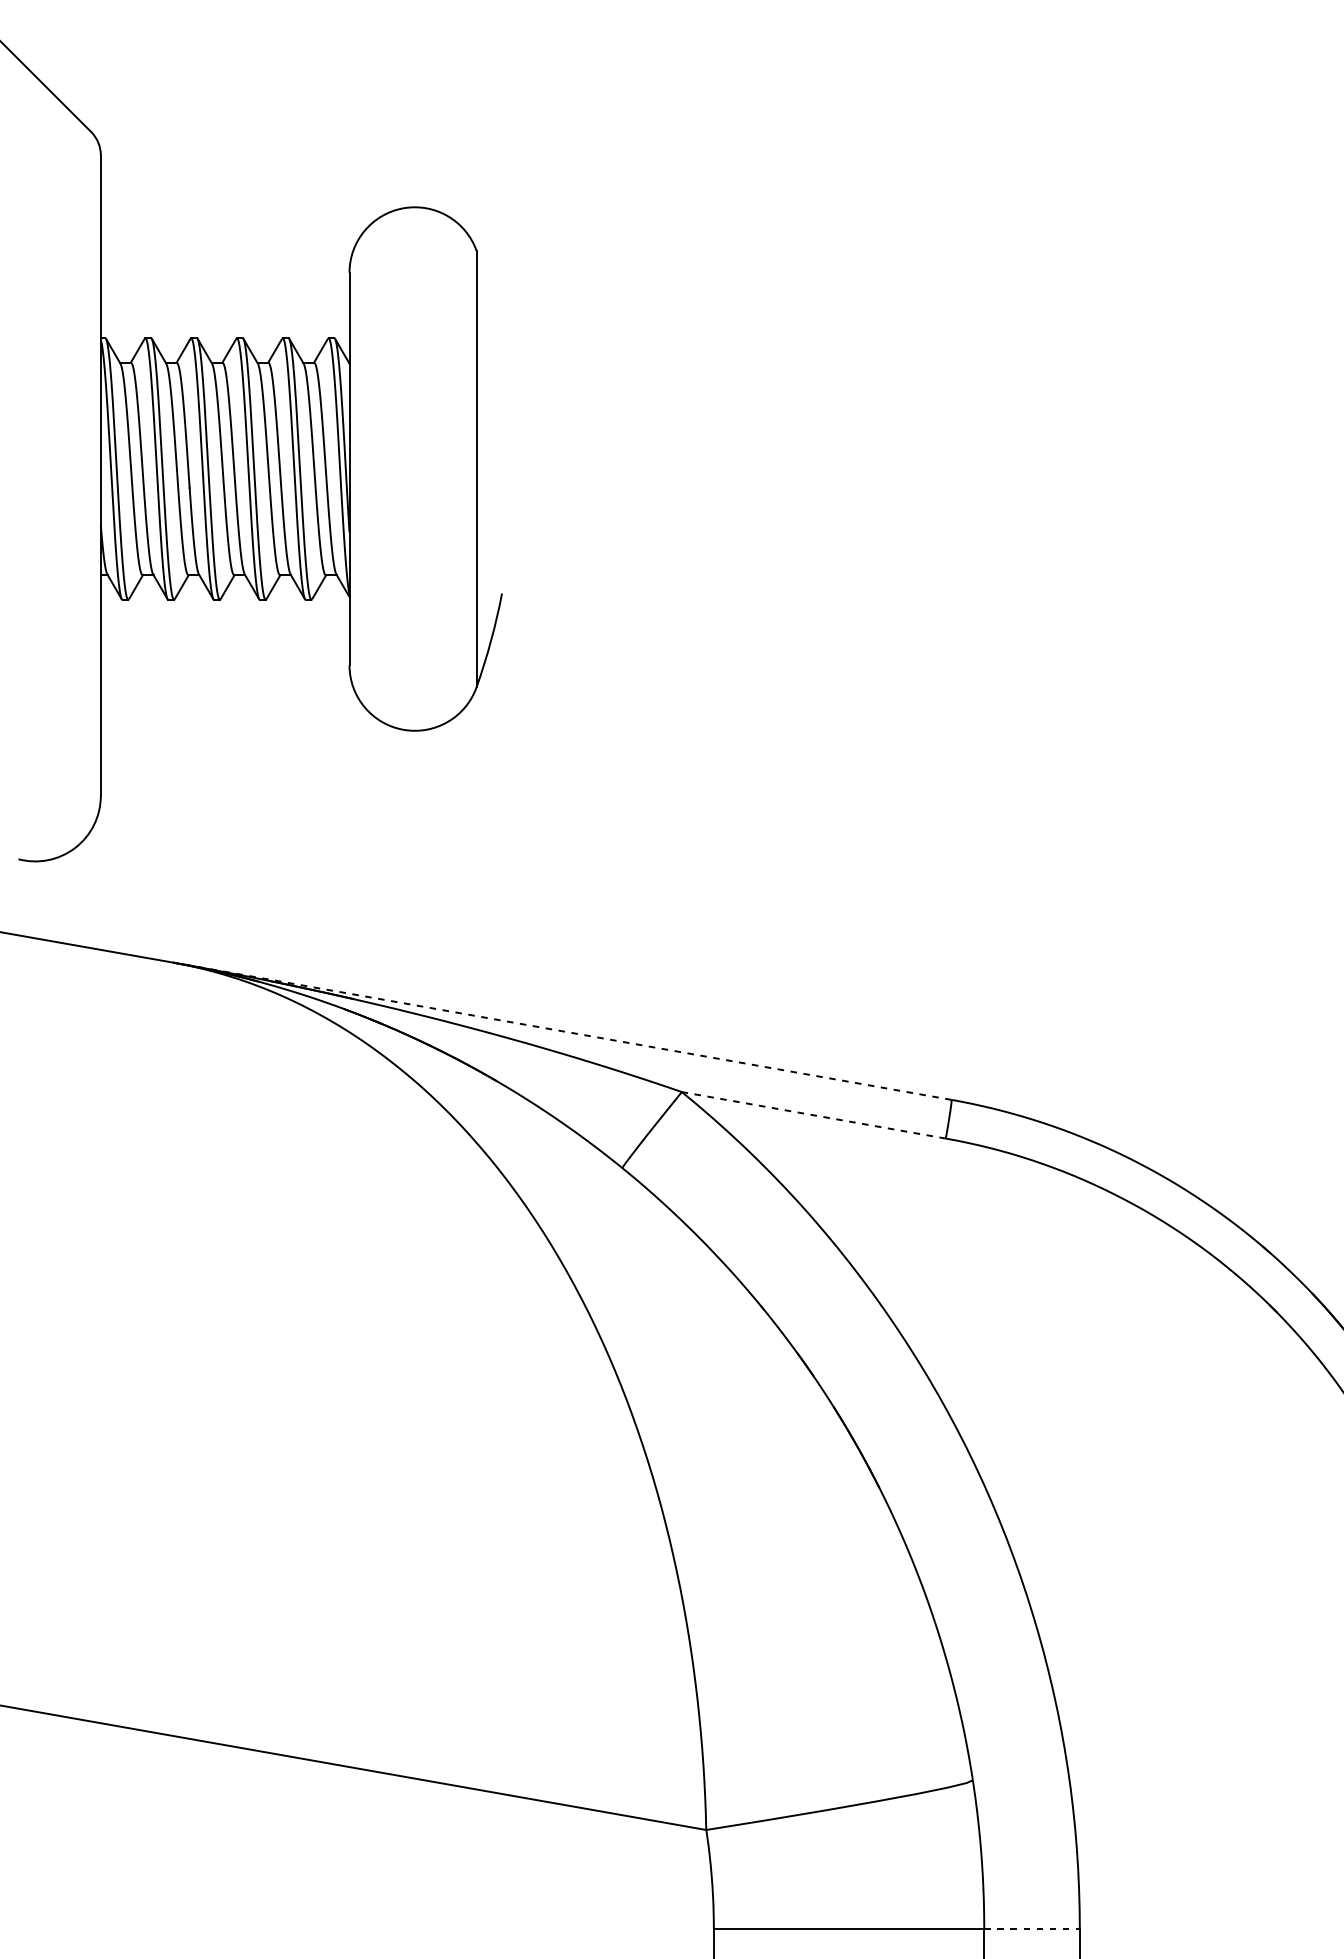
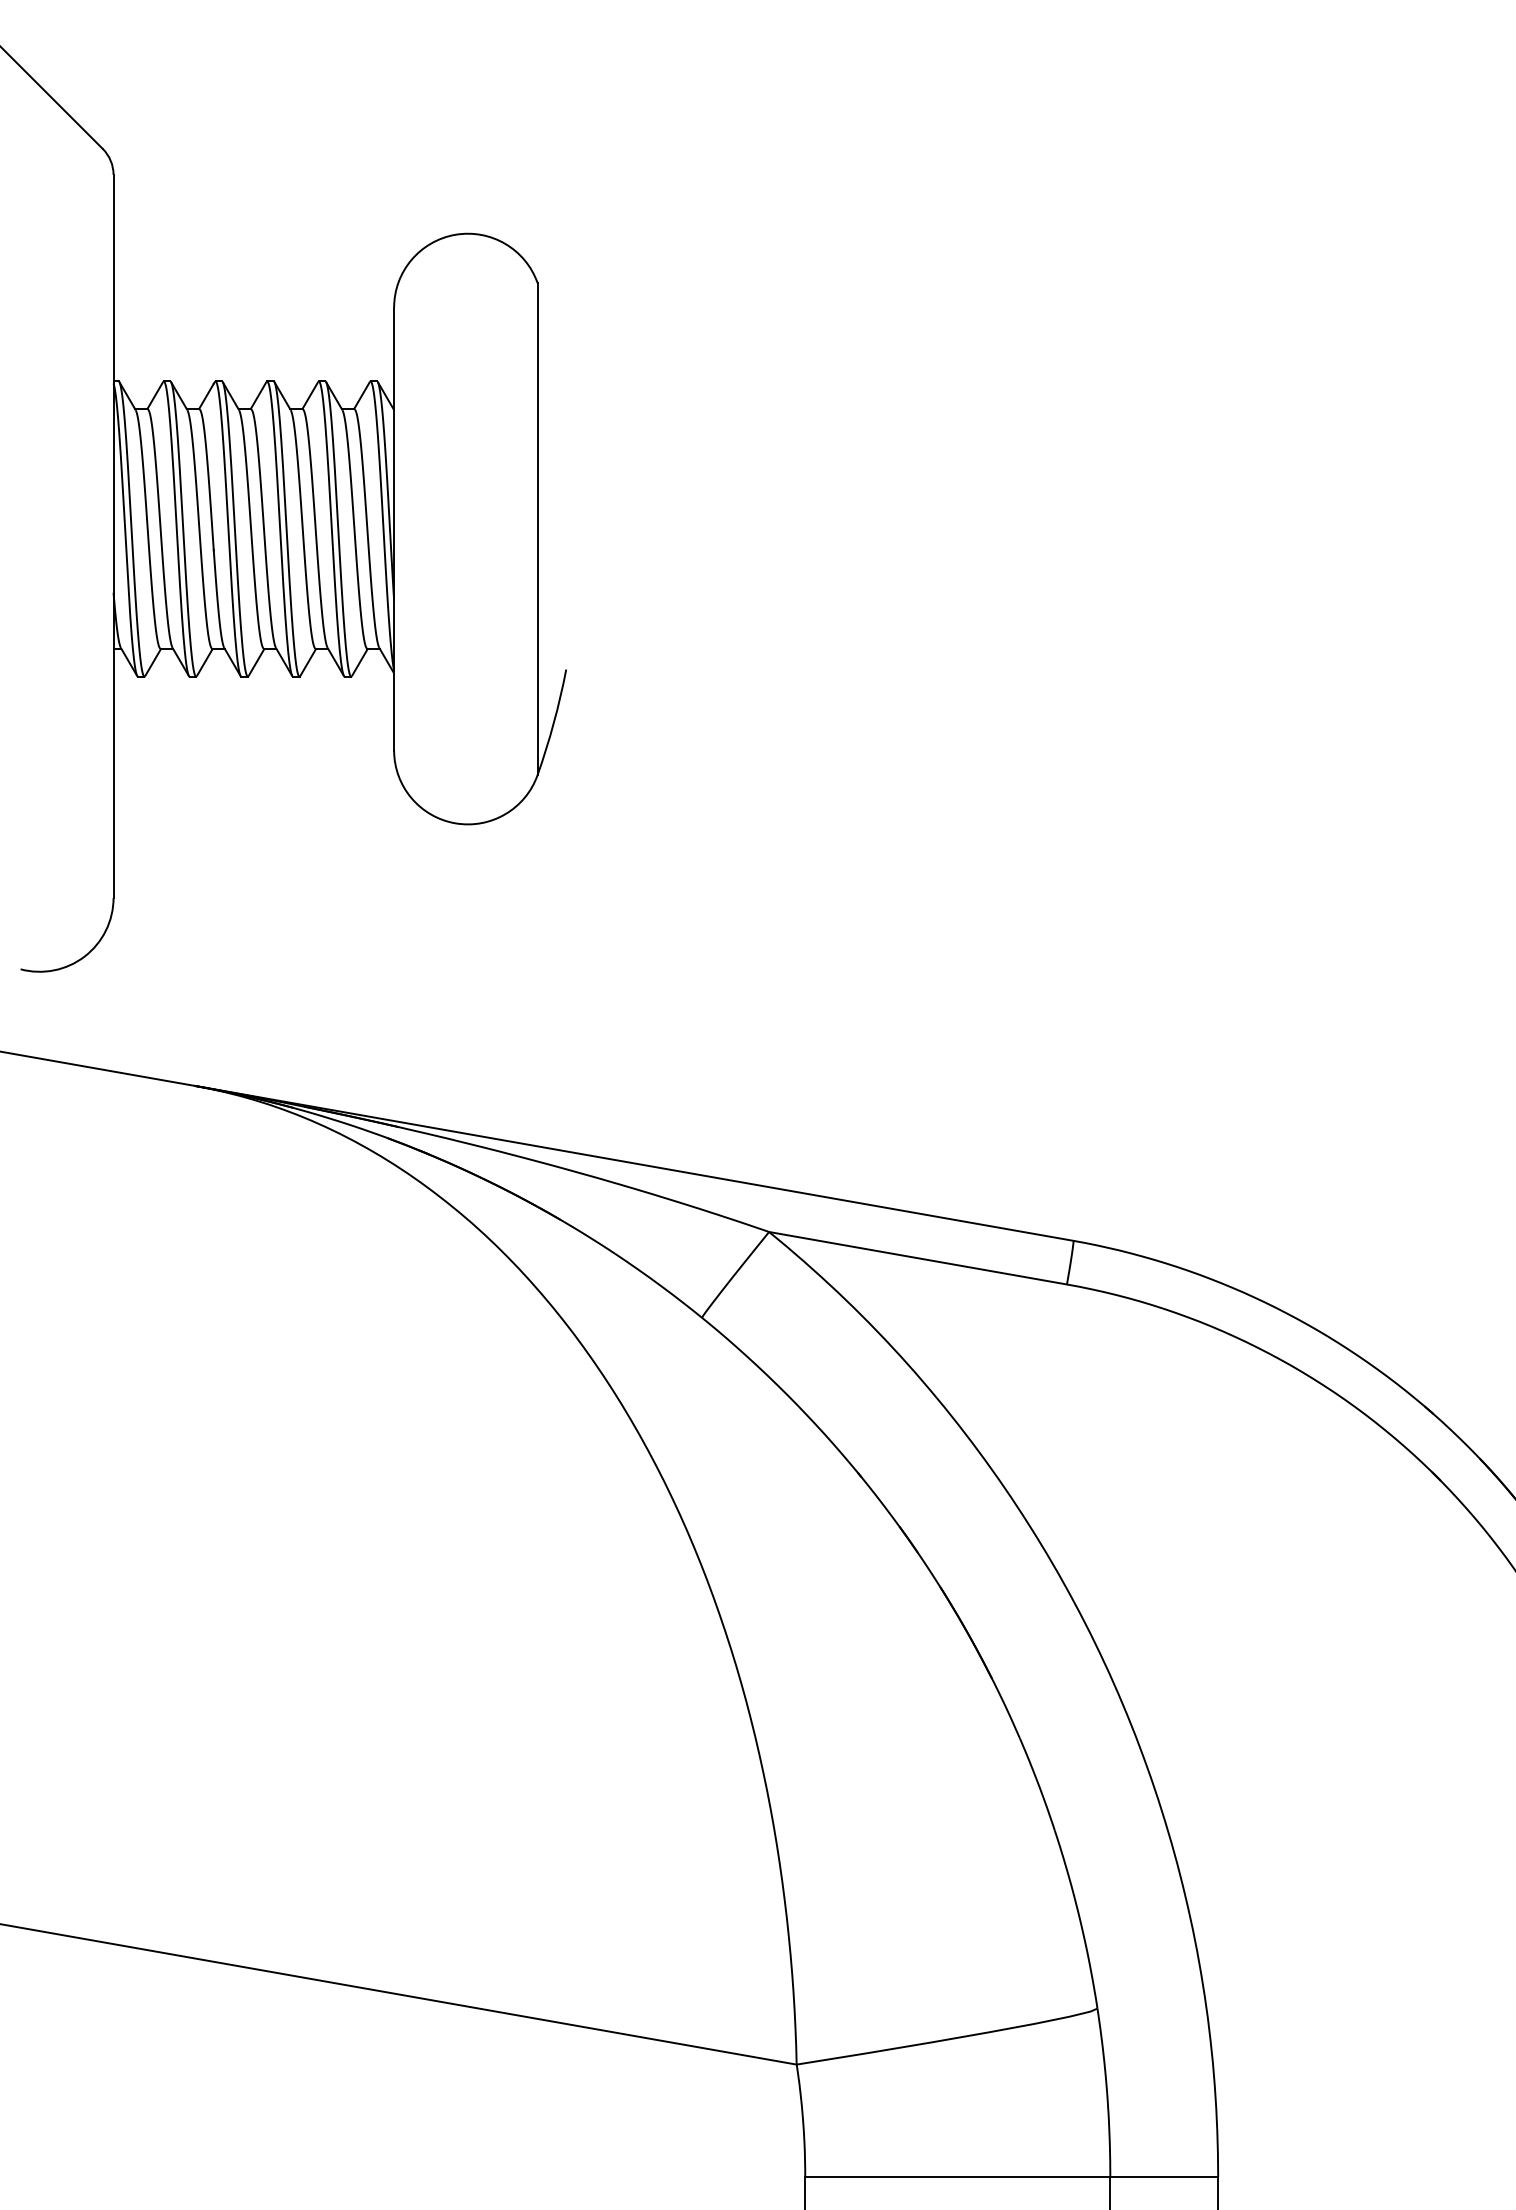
line: (562, 1031) -> (634, 1163), dashed -> solid
line: (813, 1115) -> (917, 1258), dashed -> solid
line: (1032, 1929) -> (1164, 2176), dashed -> solid

